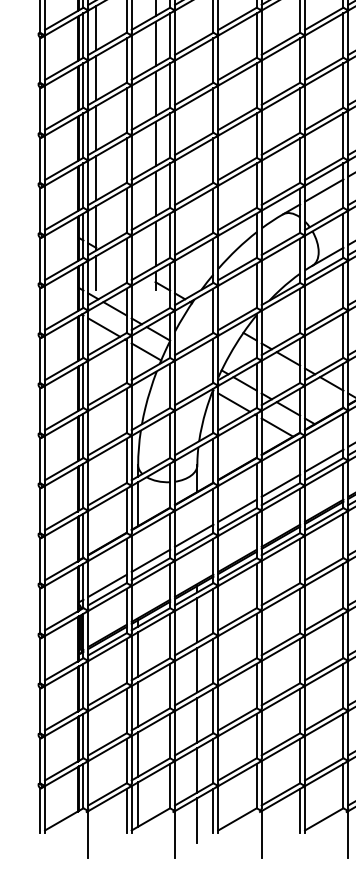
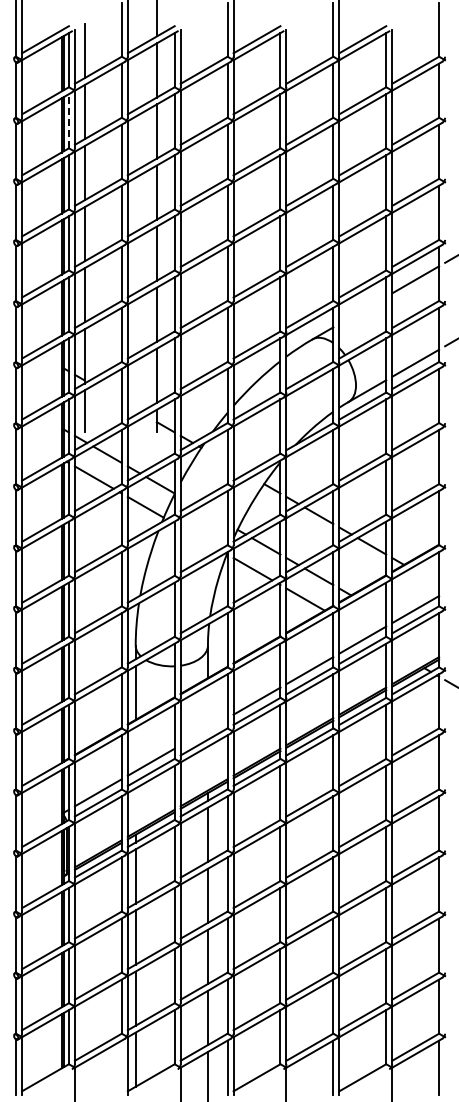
line: (83, 34) -> (68, 120), solid -> dashed
line: (324, 189) -> (362, 309), removed
line: (193, 535) -> (203, 731), removed
line: (126, 810) -> (121, 1067), removed

